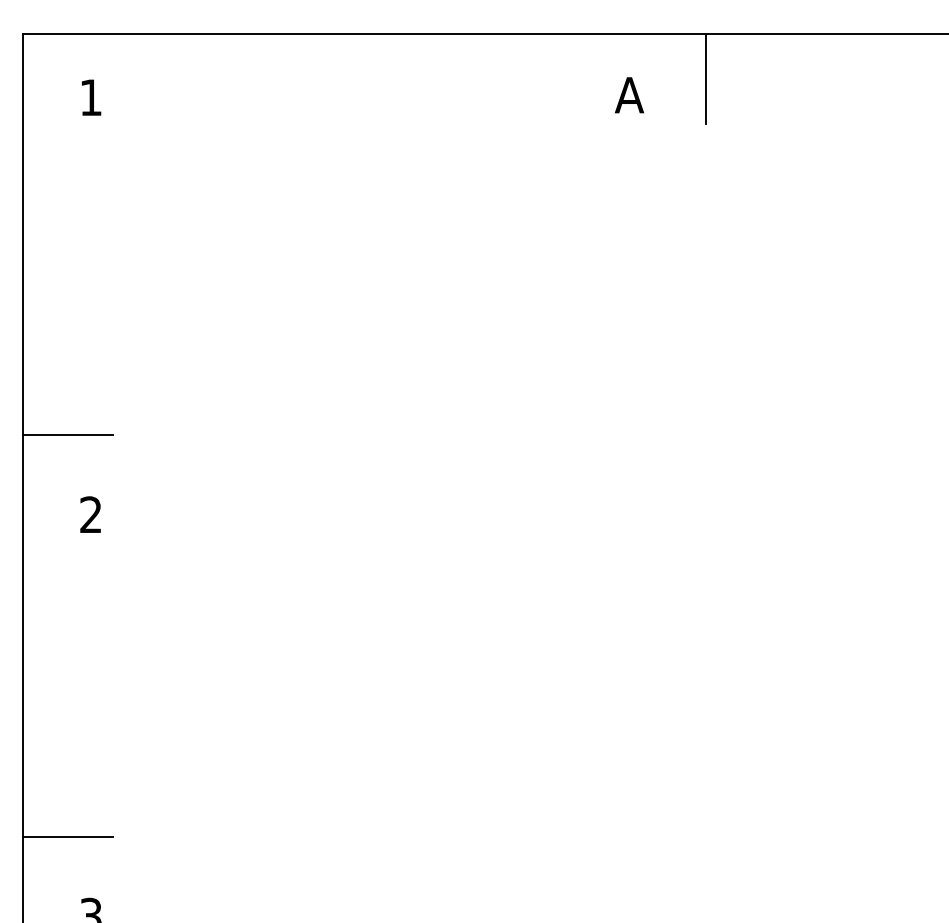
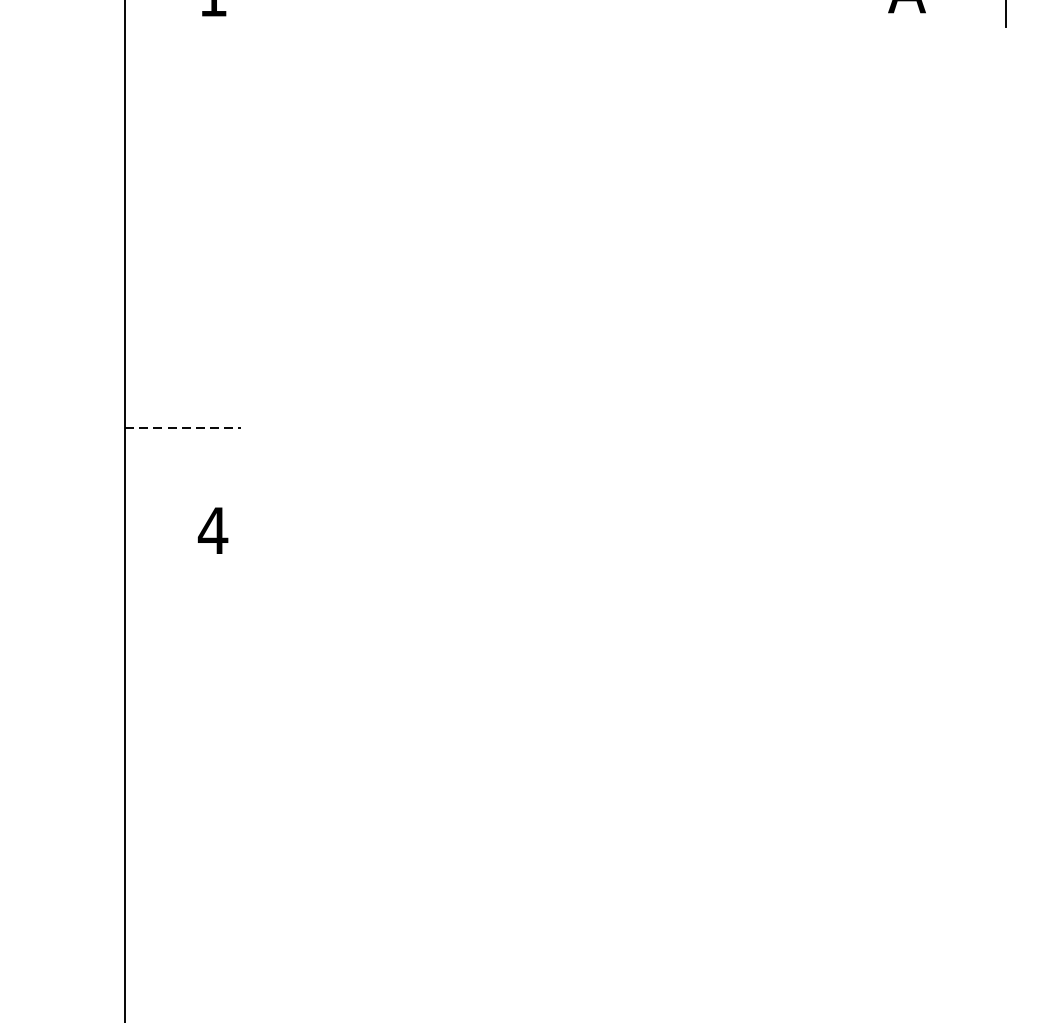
line: (68, 435) -> (184, 428), solid -> dashed
text: (90, 514) -> (212, 530), 2 -> 4
line: (67, 836) -> (182, 945), removed

